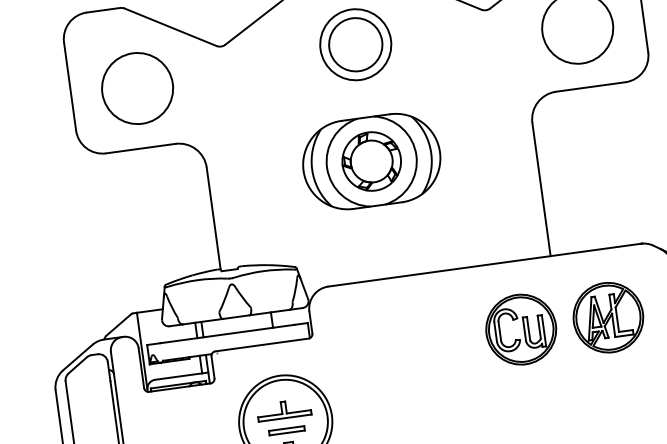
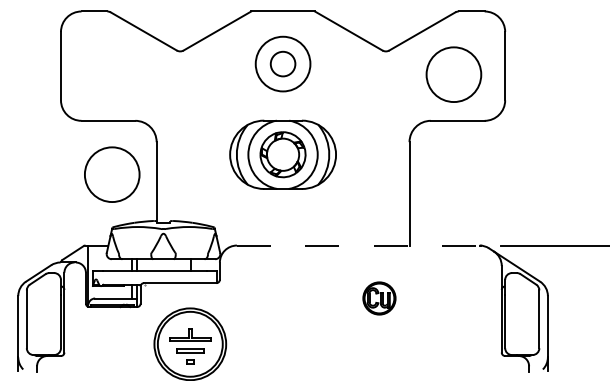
circle: (354, 44) -> (282, 63), size x0.6
circle: (137, 88) -> (112, 174), moved
line: (484, 265) -> (358, 245), solid -> dashed
part: (607, 317) -> (446, 298), removed
part: (521, 329) -> (379, 298), size x0.6

